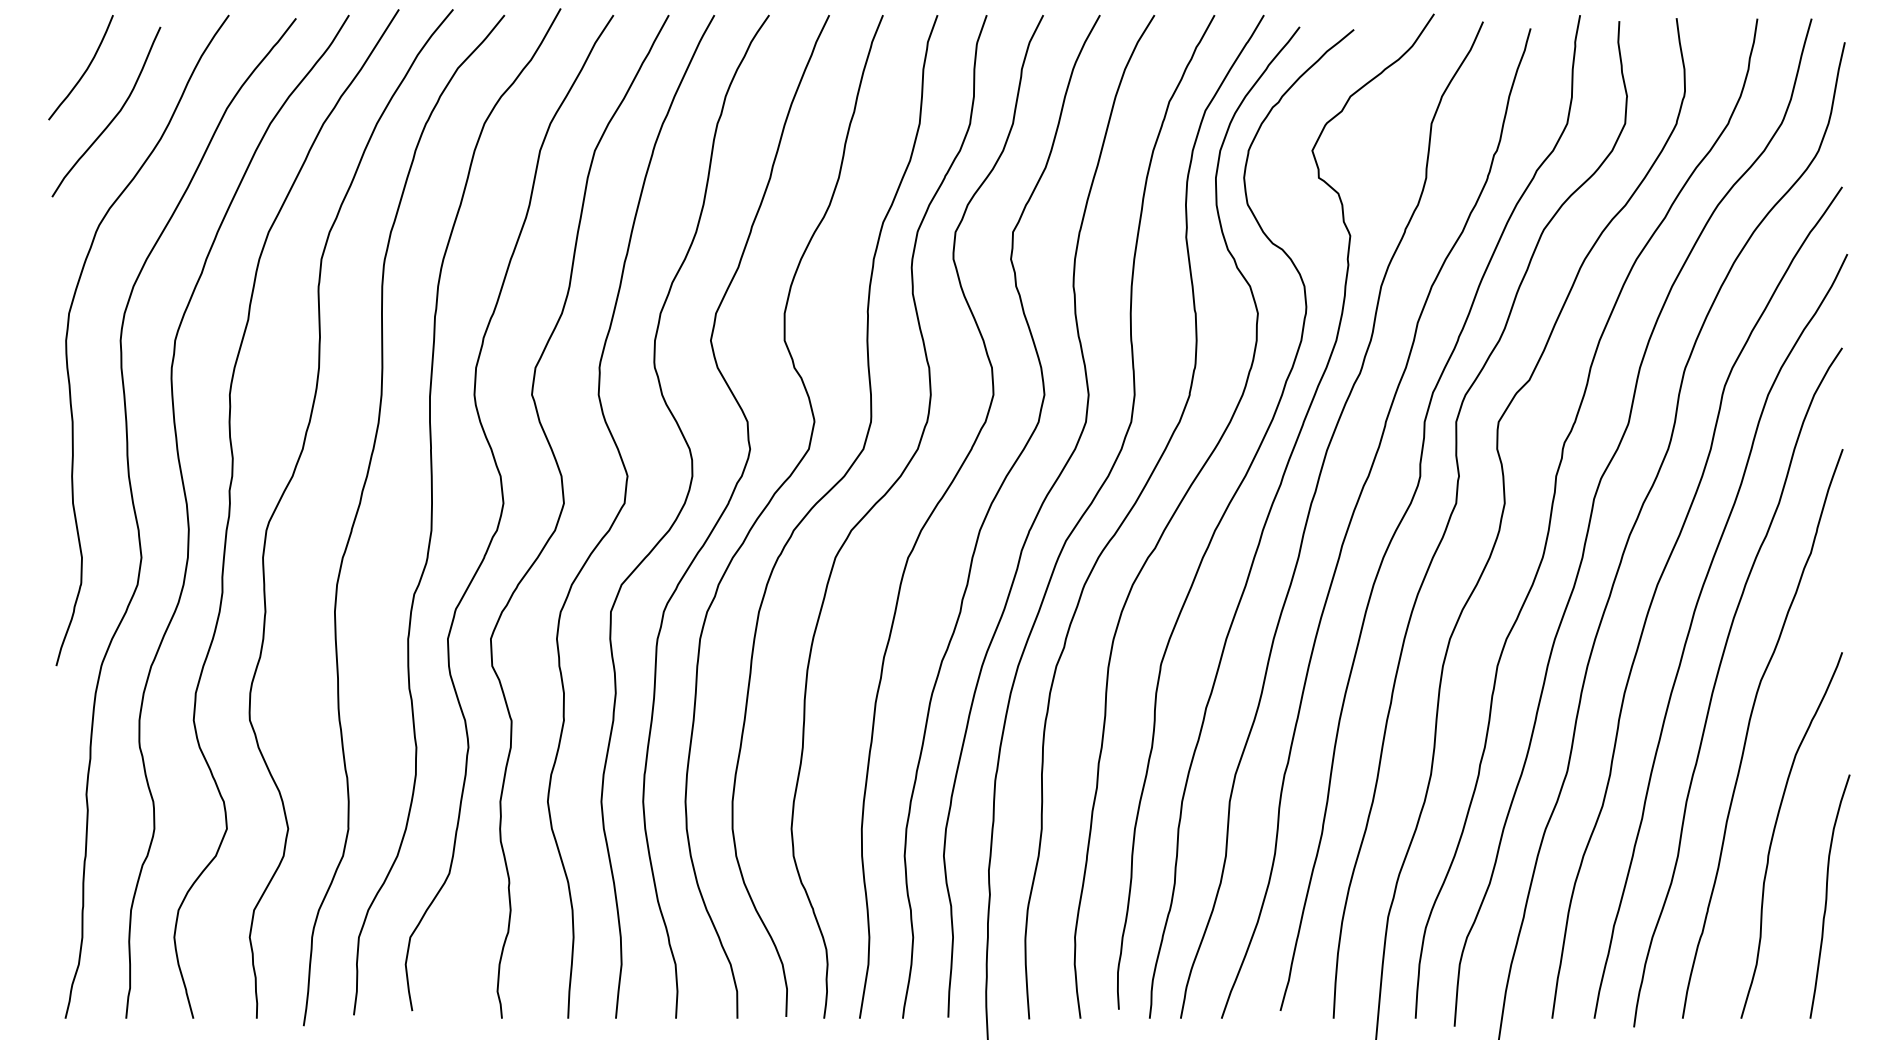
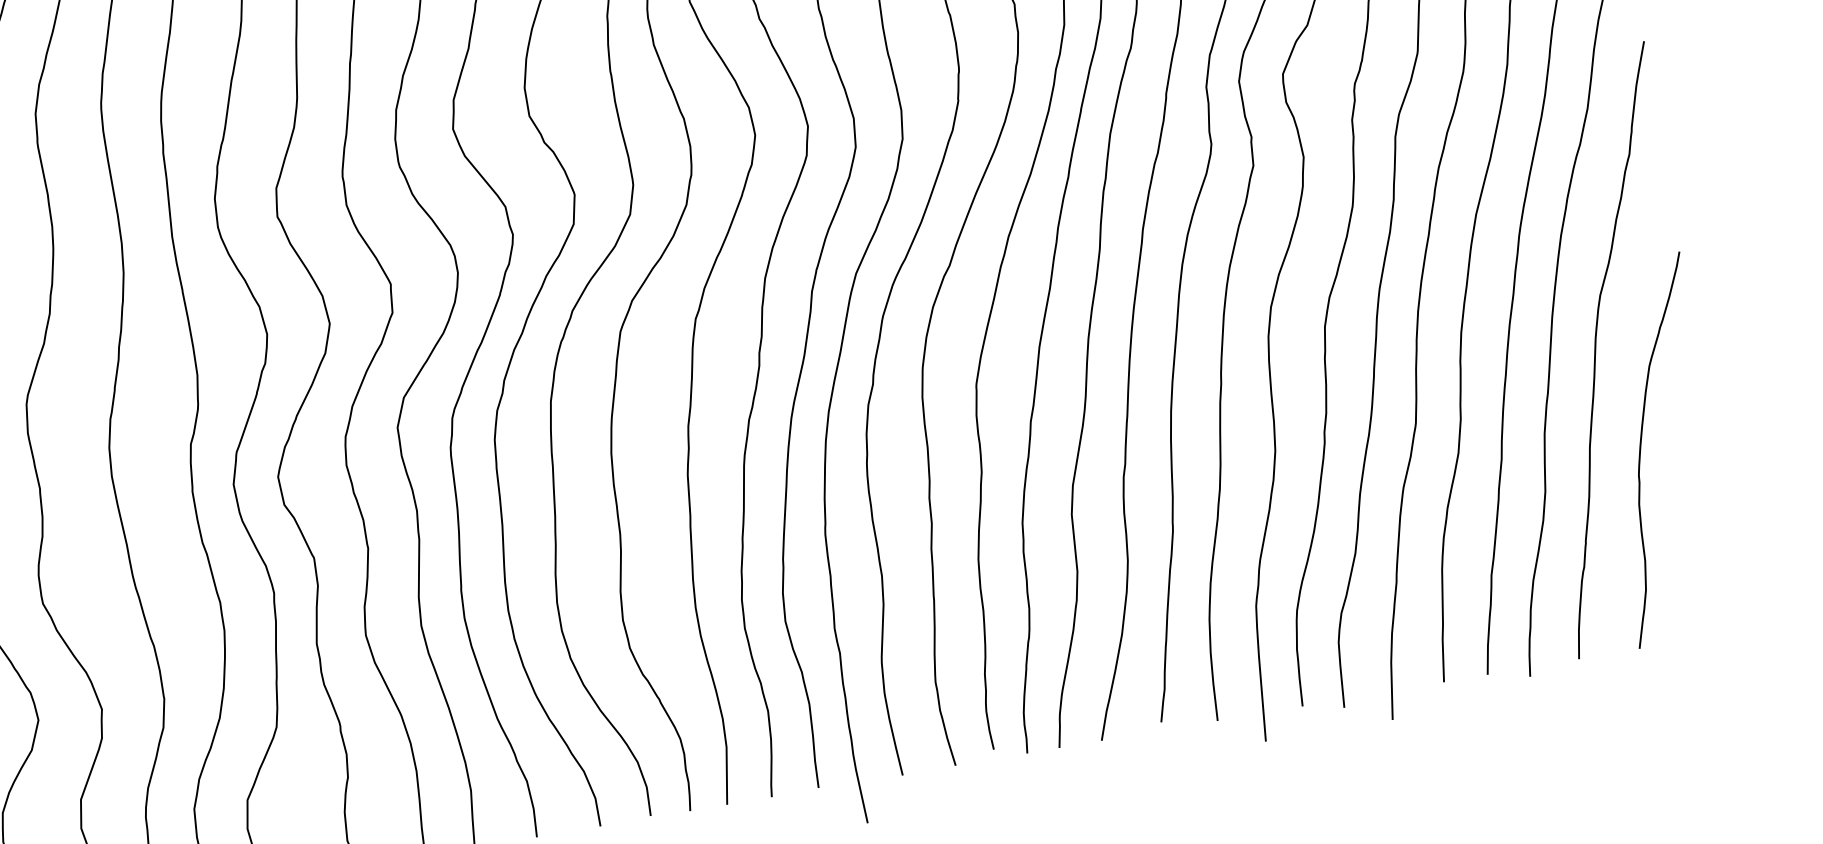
curve: (1827, 896) -> (1707, 507), removed

